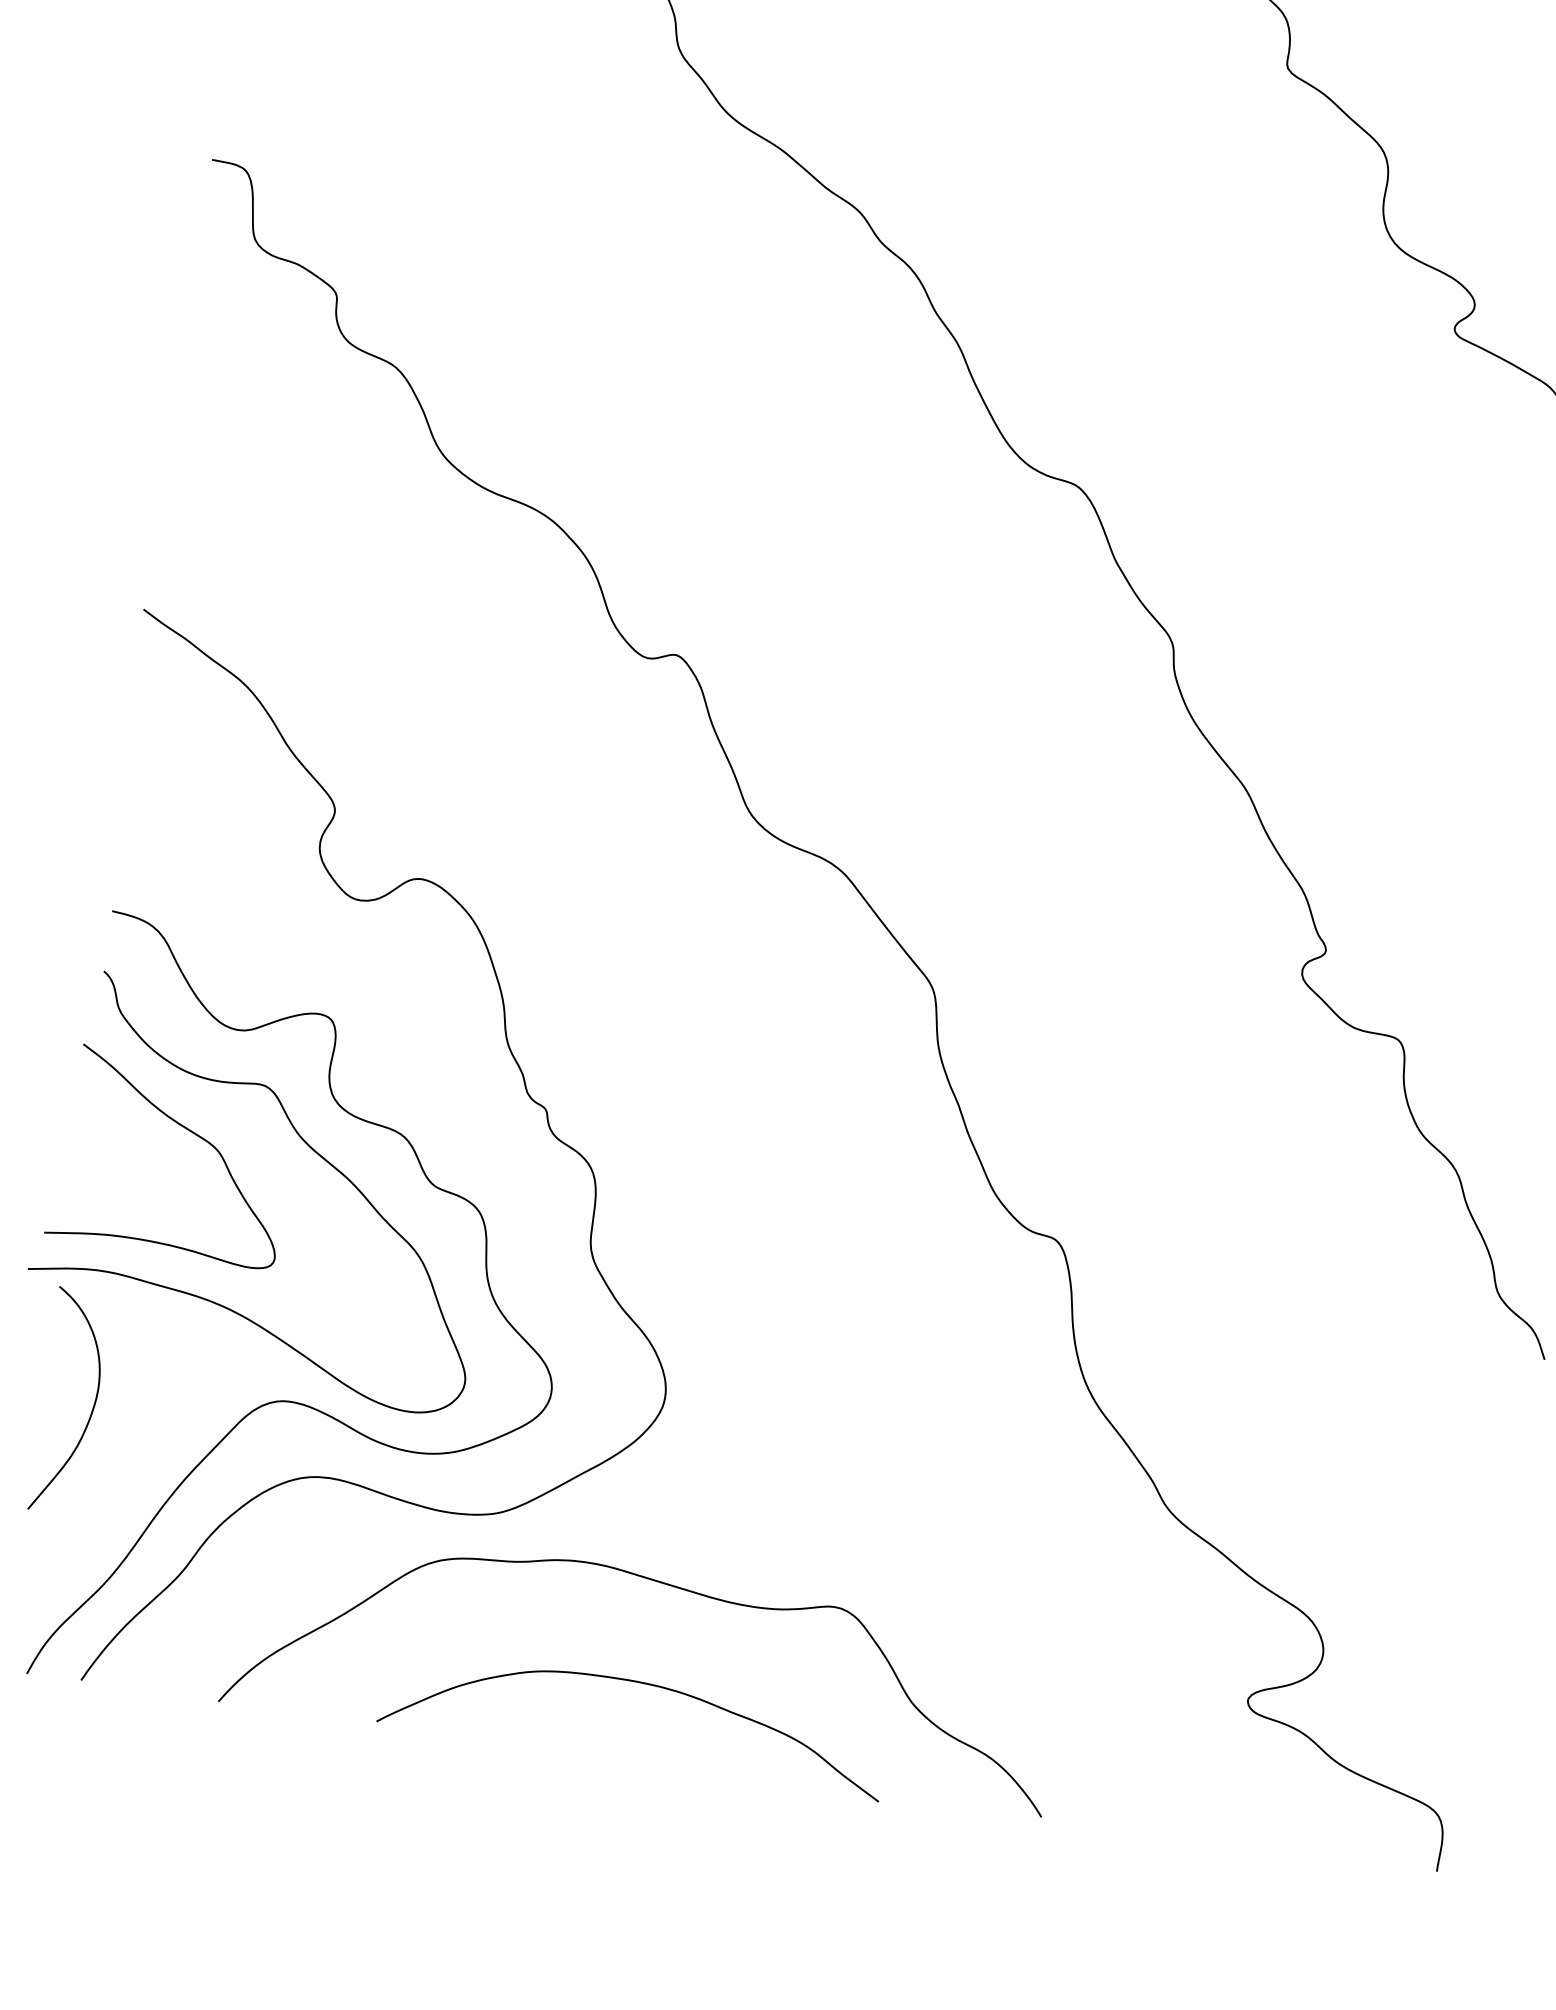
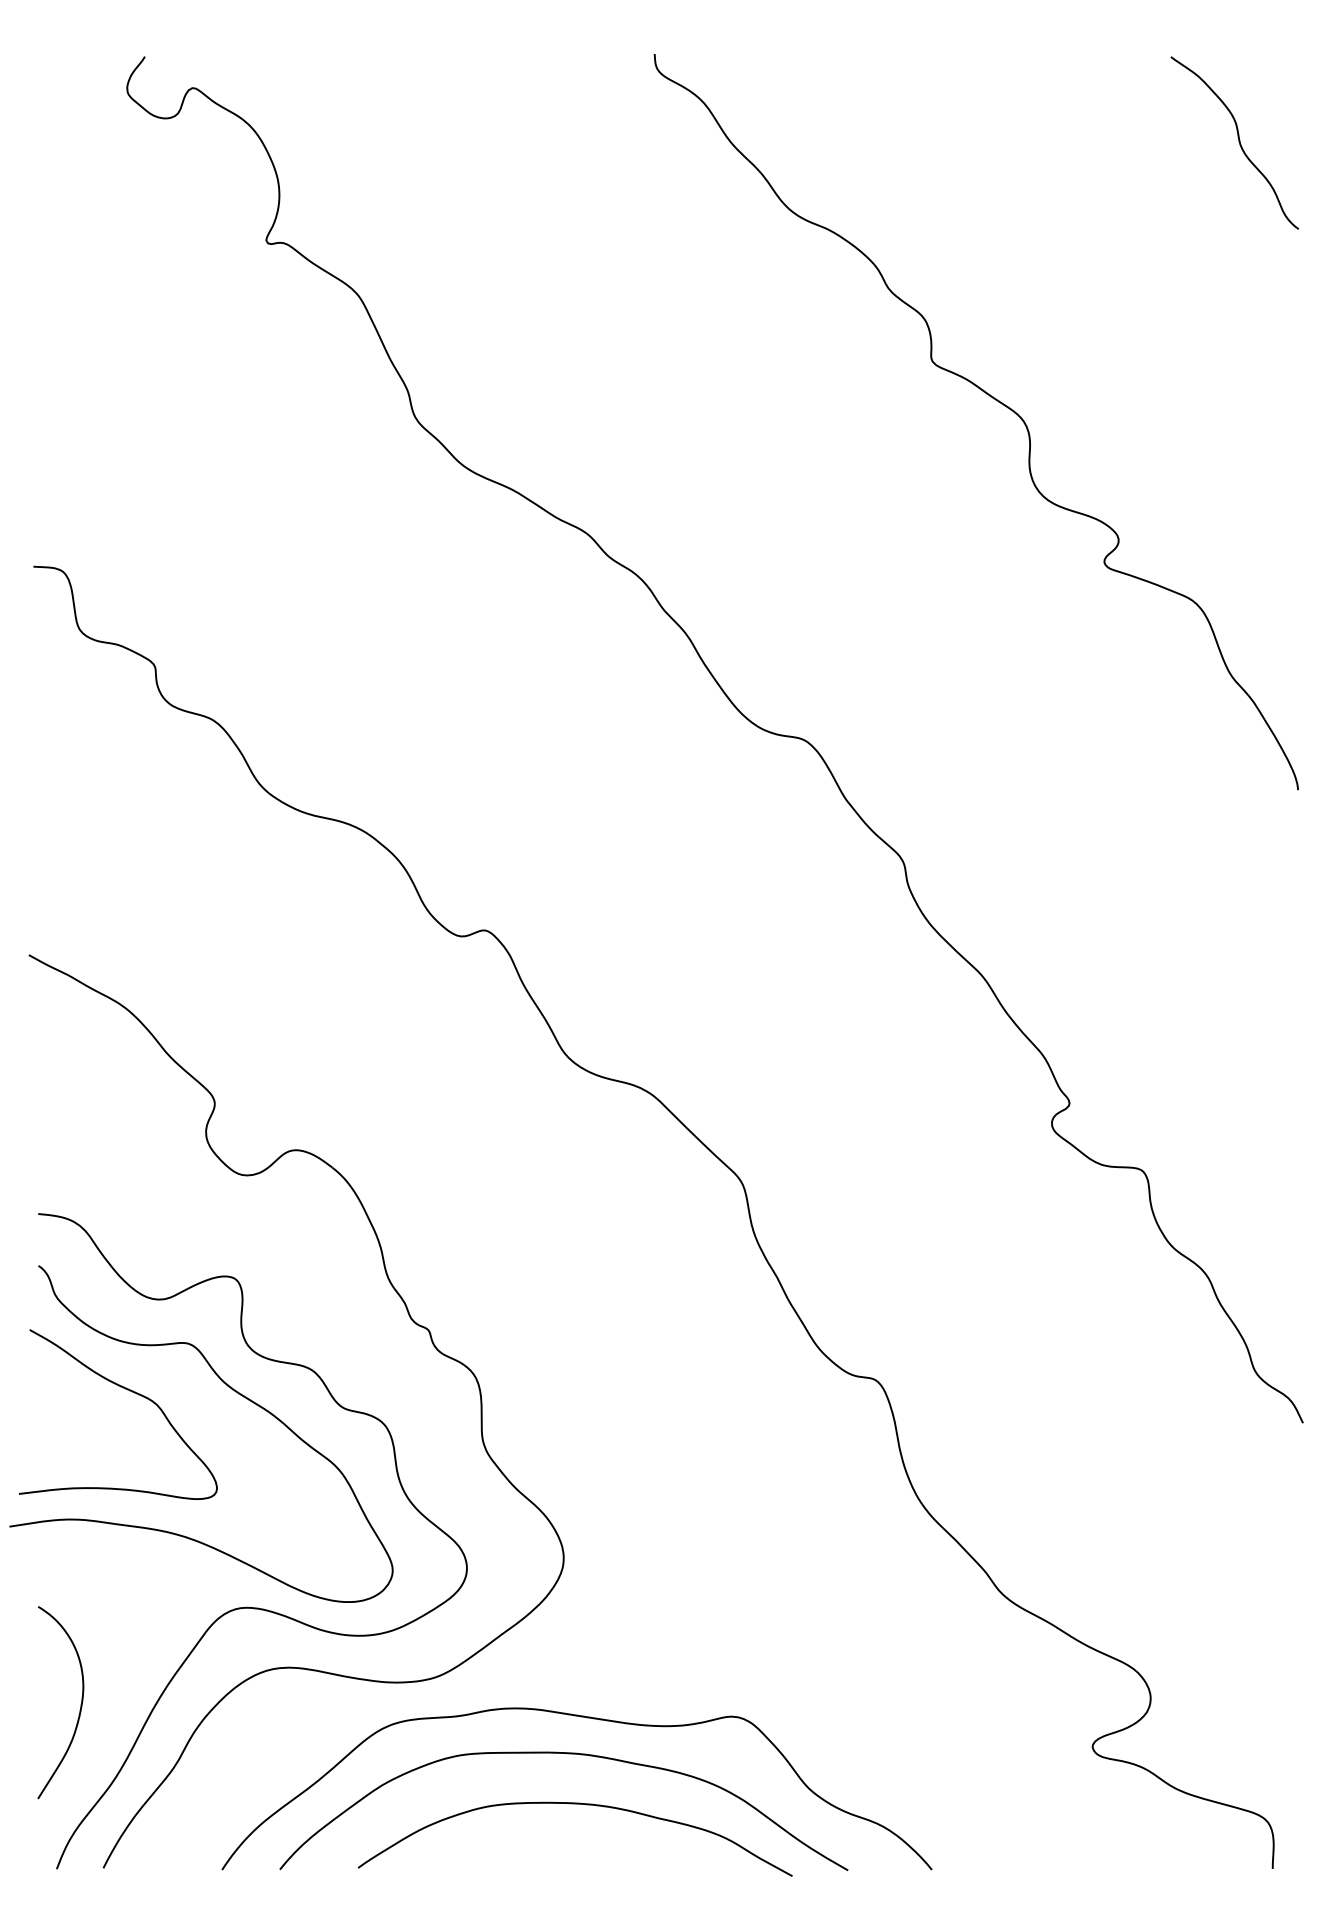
curve: (92, 1406) -> (80, 1704), moved
curve: (637, 1624) -> (567, 1754), added

